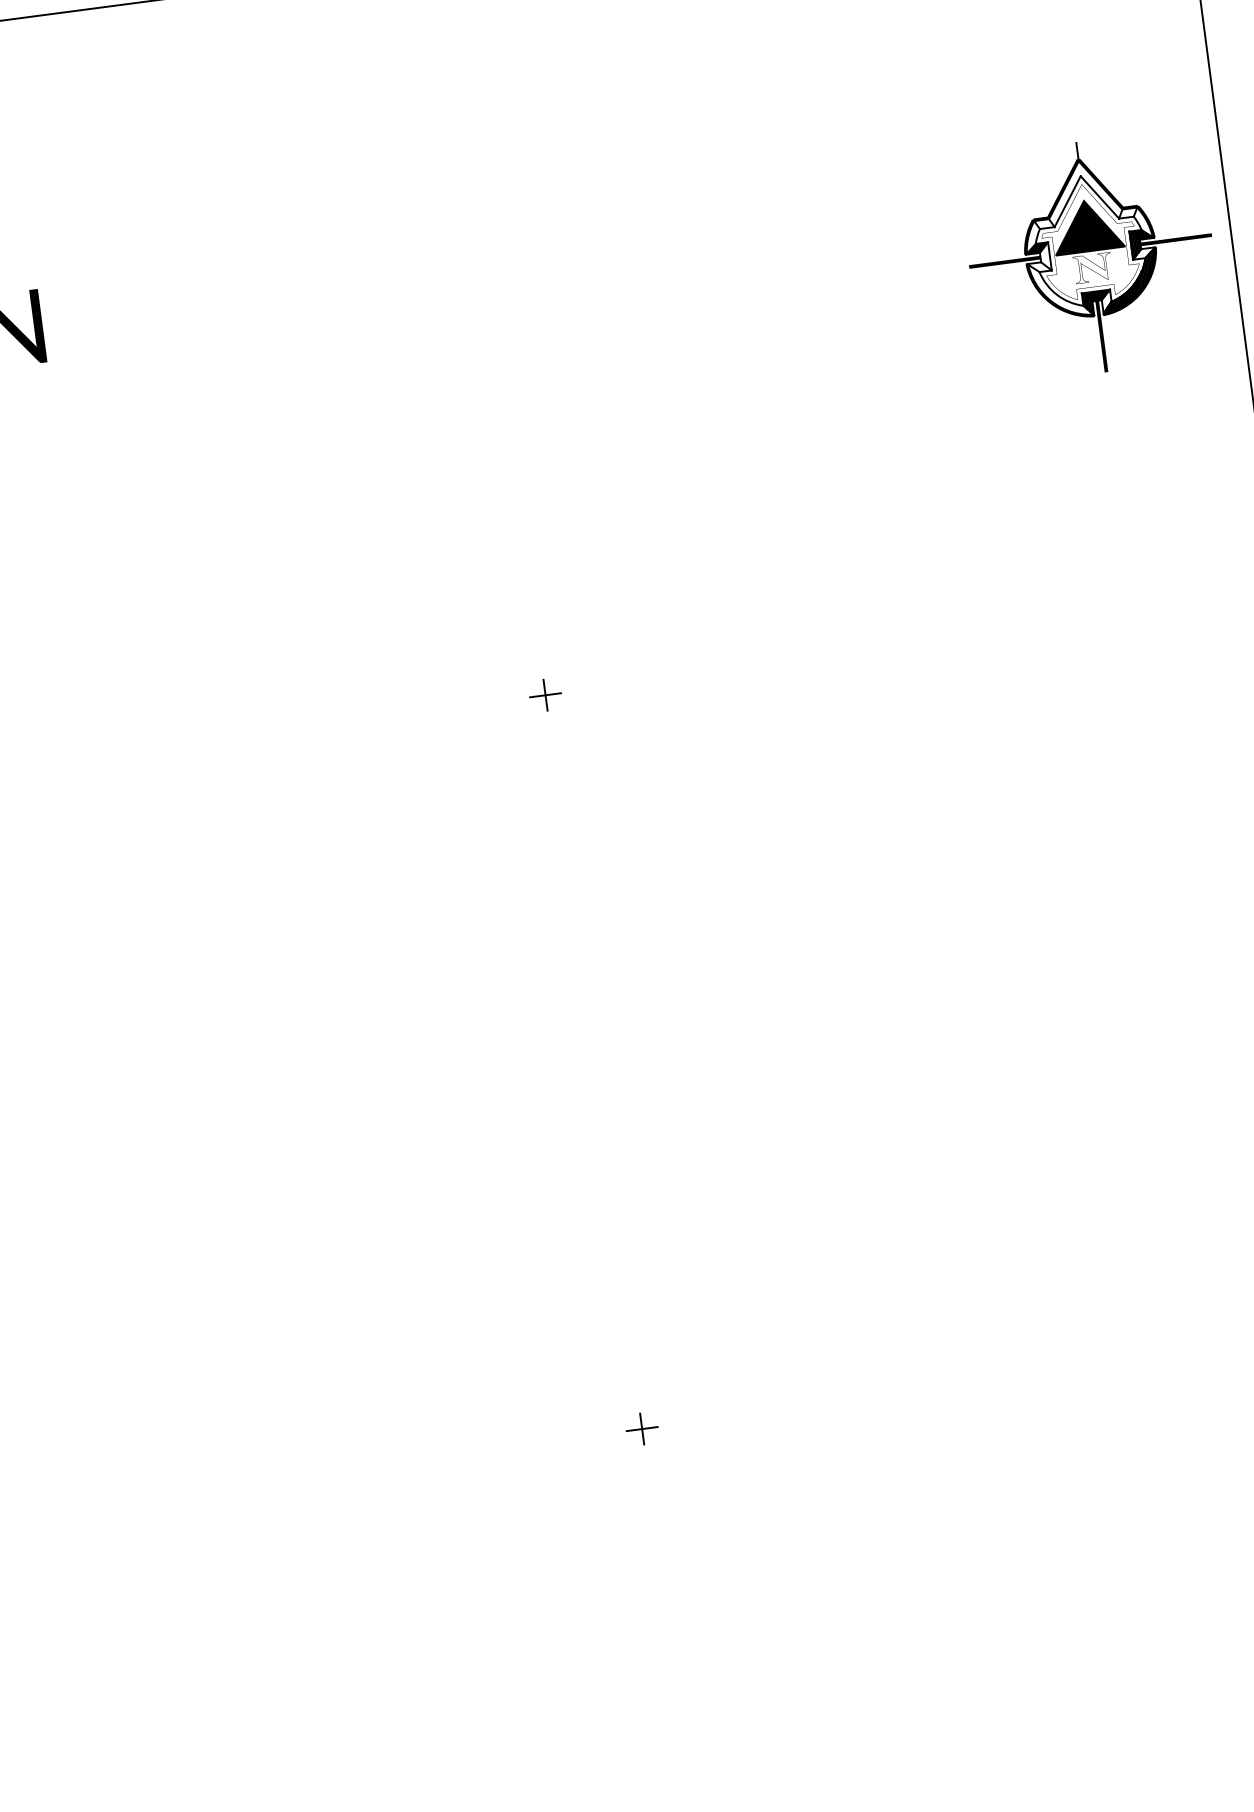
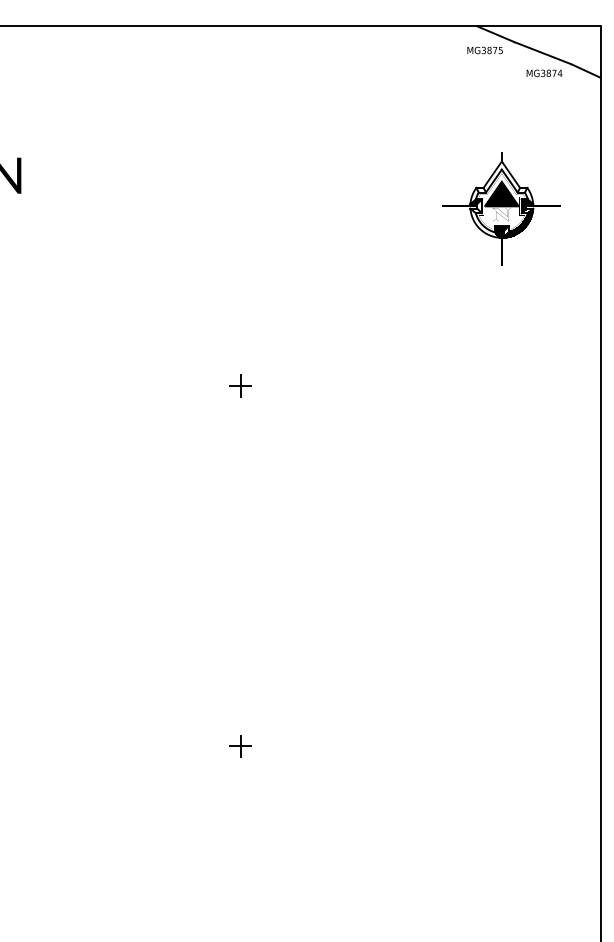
part: (1090, 255) -> (501, 208), moved
part: (545, 693) -> (240, 385), size x1.43
part: (642, 1429) -> (240, 746), size x1.43

